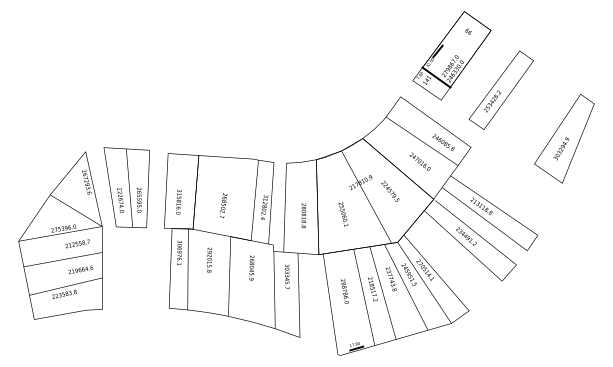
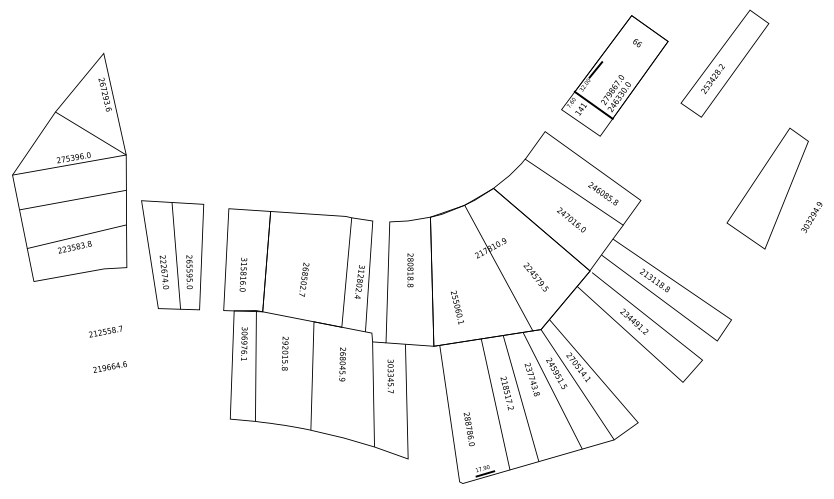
text: (500, 90) -> (724, 63), moved
text: (561, 148) -> (811, 217), moved
text: (389, 190) -> (535, 276), moved
text: (342, 214) -> (456, 307), moved
text: (303, 215) -> (410, 270), moved
text: (60, 234) -> (69, 166), moved
text: (344, 291) -> (468, 429), moved

